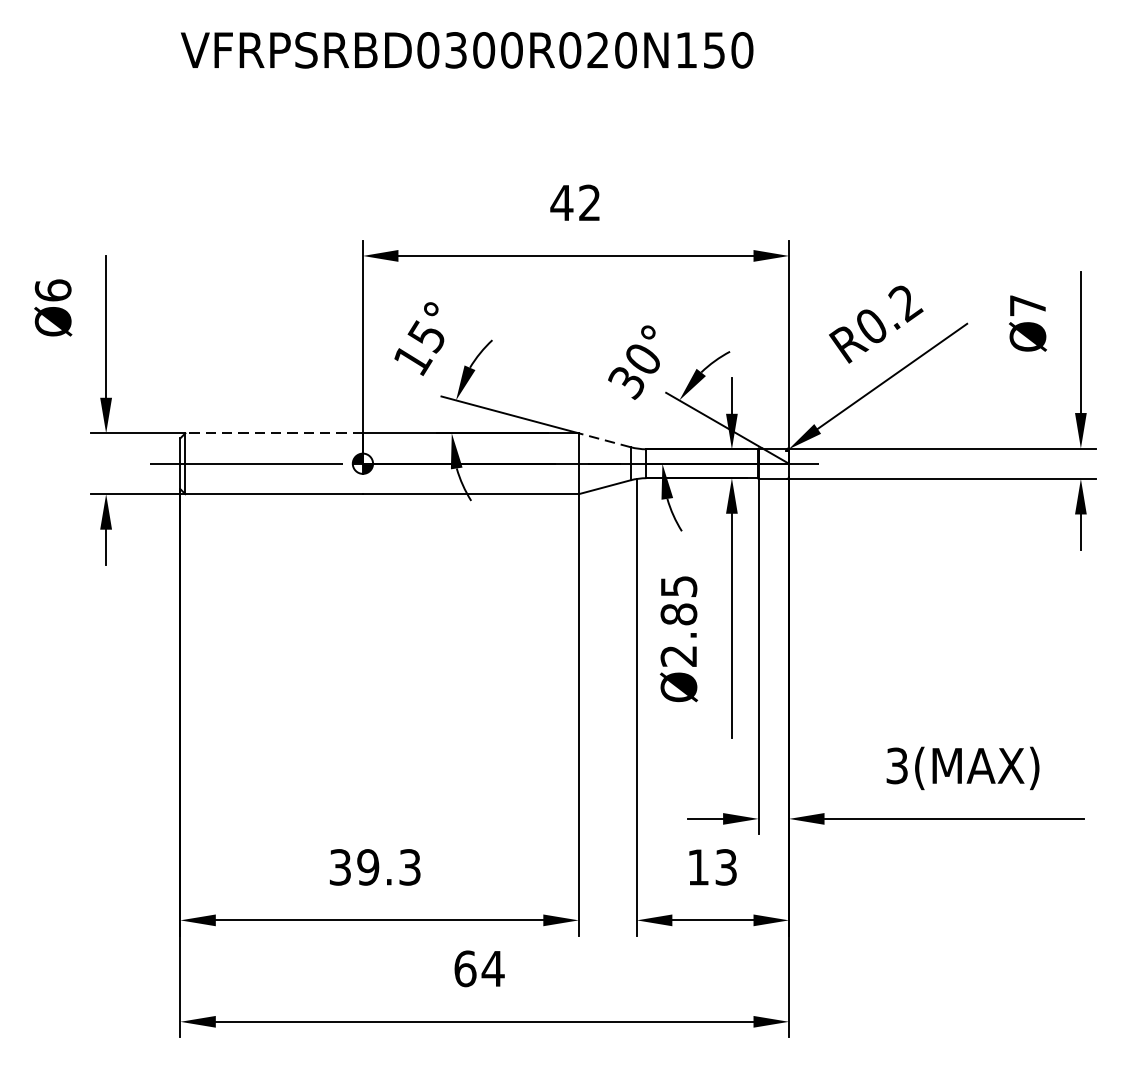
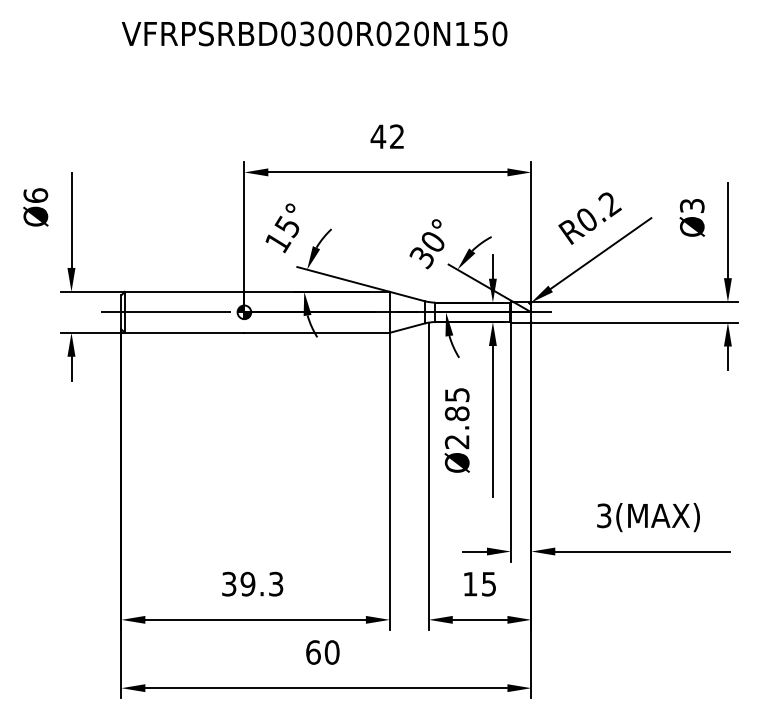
text: (1028, 305) -> (692, 205), Ø7 -> Ø3
line: (273, 432) -> (184, 291), dashed -> solid
line: (603, 440) -> (406, 296), dashed -> solid
text: (726, 866) -> (489, 583), 13 -> 15
text: (492, 968) -> (331, 652), 64 -> 60

